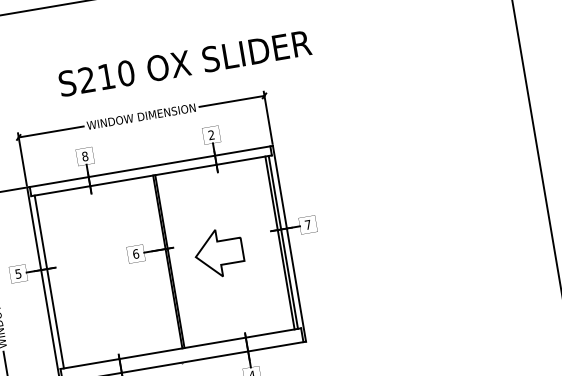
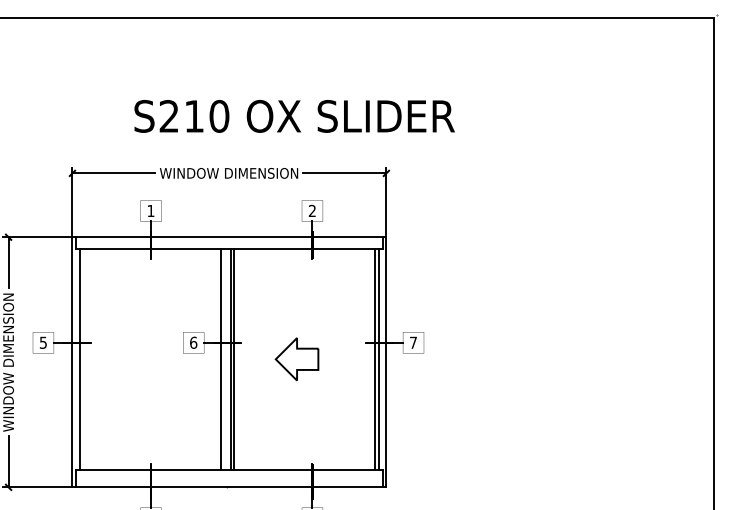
text: (84, 156) -> (150, 210), 8 -> 1
part: (218, 253) -> (296, 359), size x0.71
line: (159, 262) -> (220, 358), added

